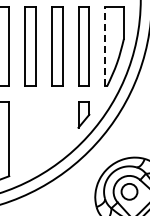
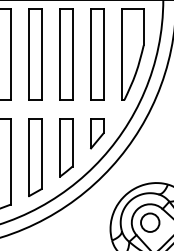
line: (105, 46) -> (122, 54), dashed -> solid
part: (57, 126) -> (66, 146), added
part: (30, 135) -> (35, 157), added

